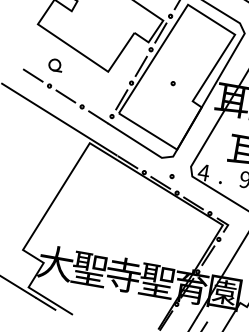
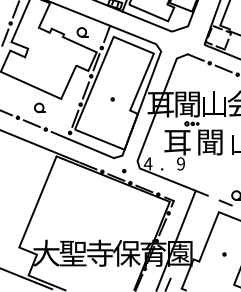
part: (55, 64) -> (39, 107), moved
text: (156, 280) -> (126, 253), 聖 -> 保

